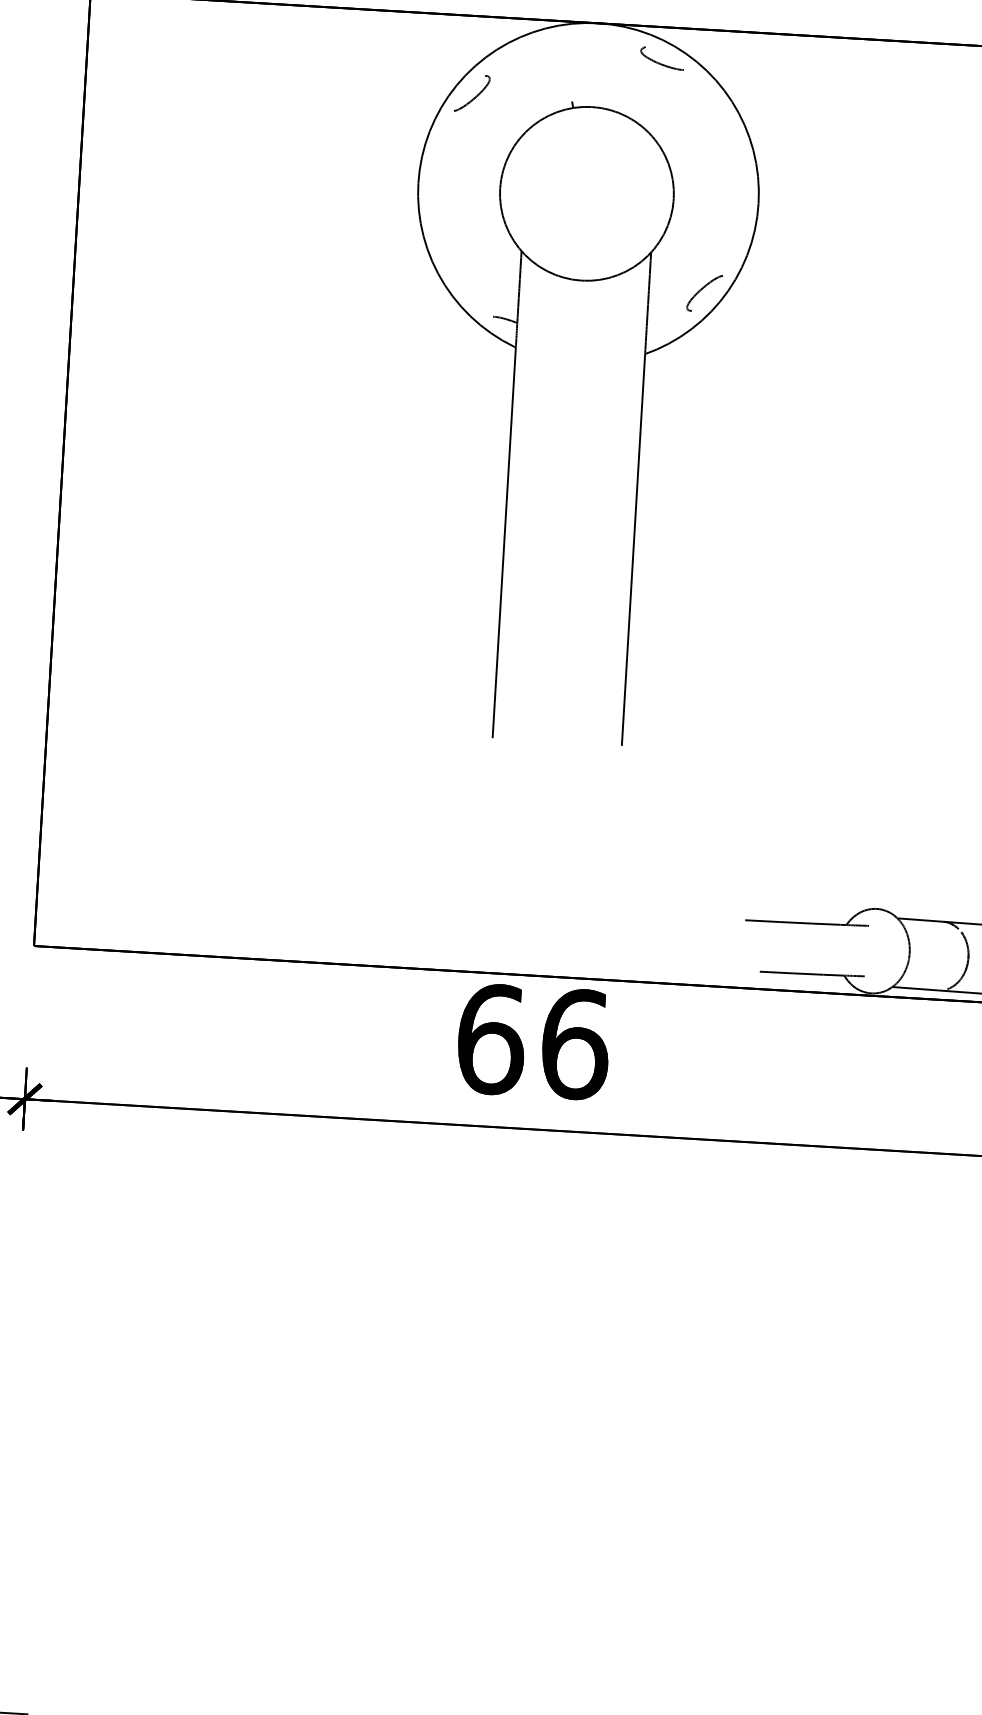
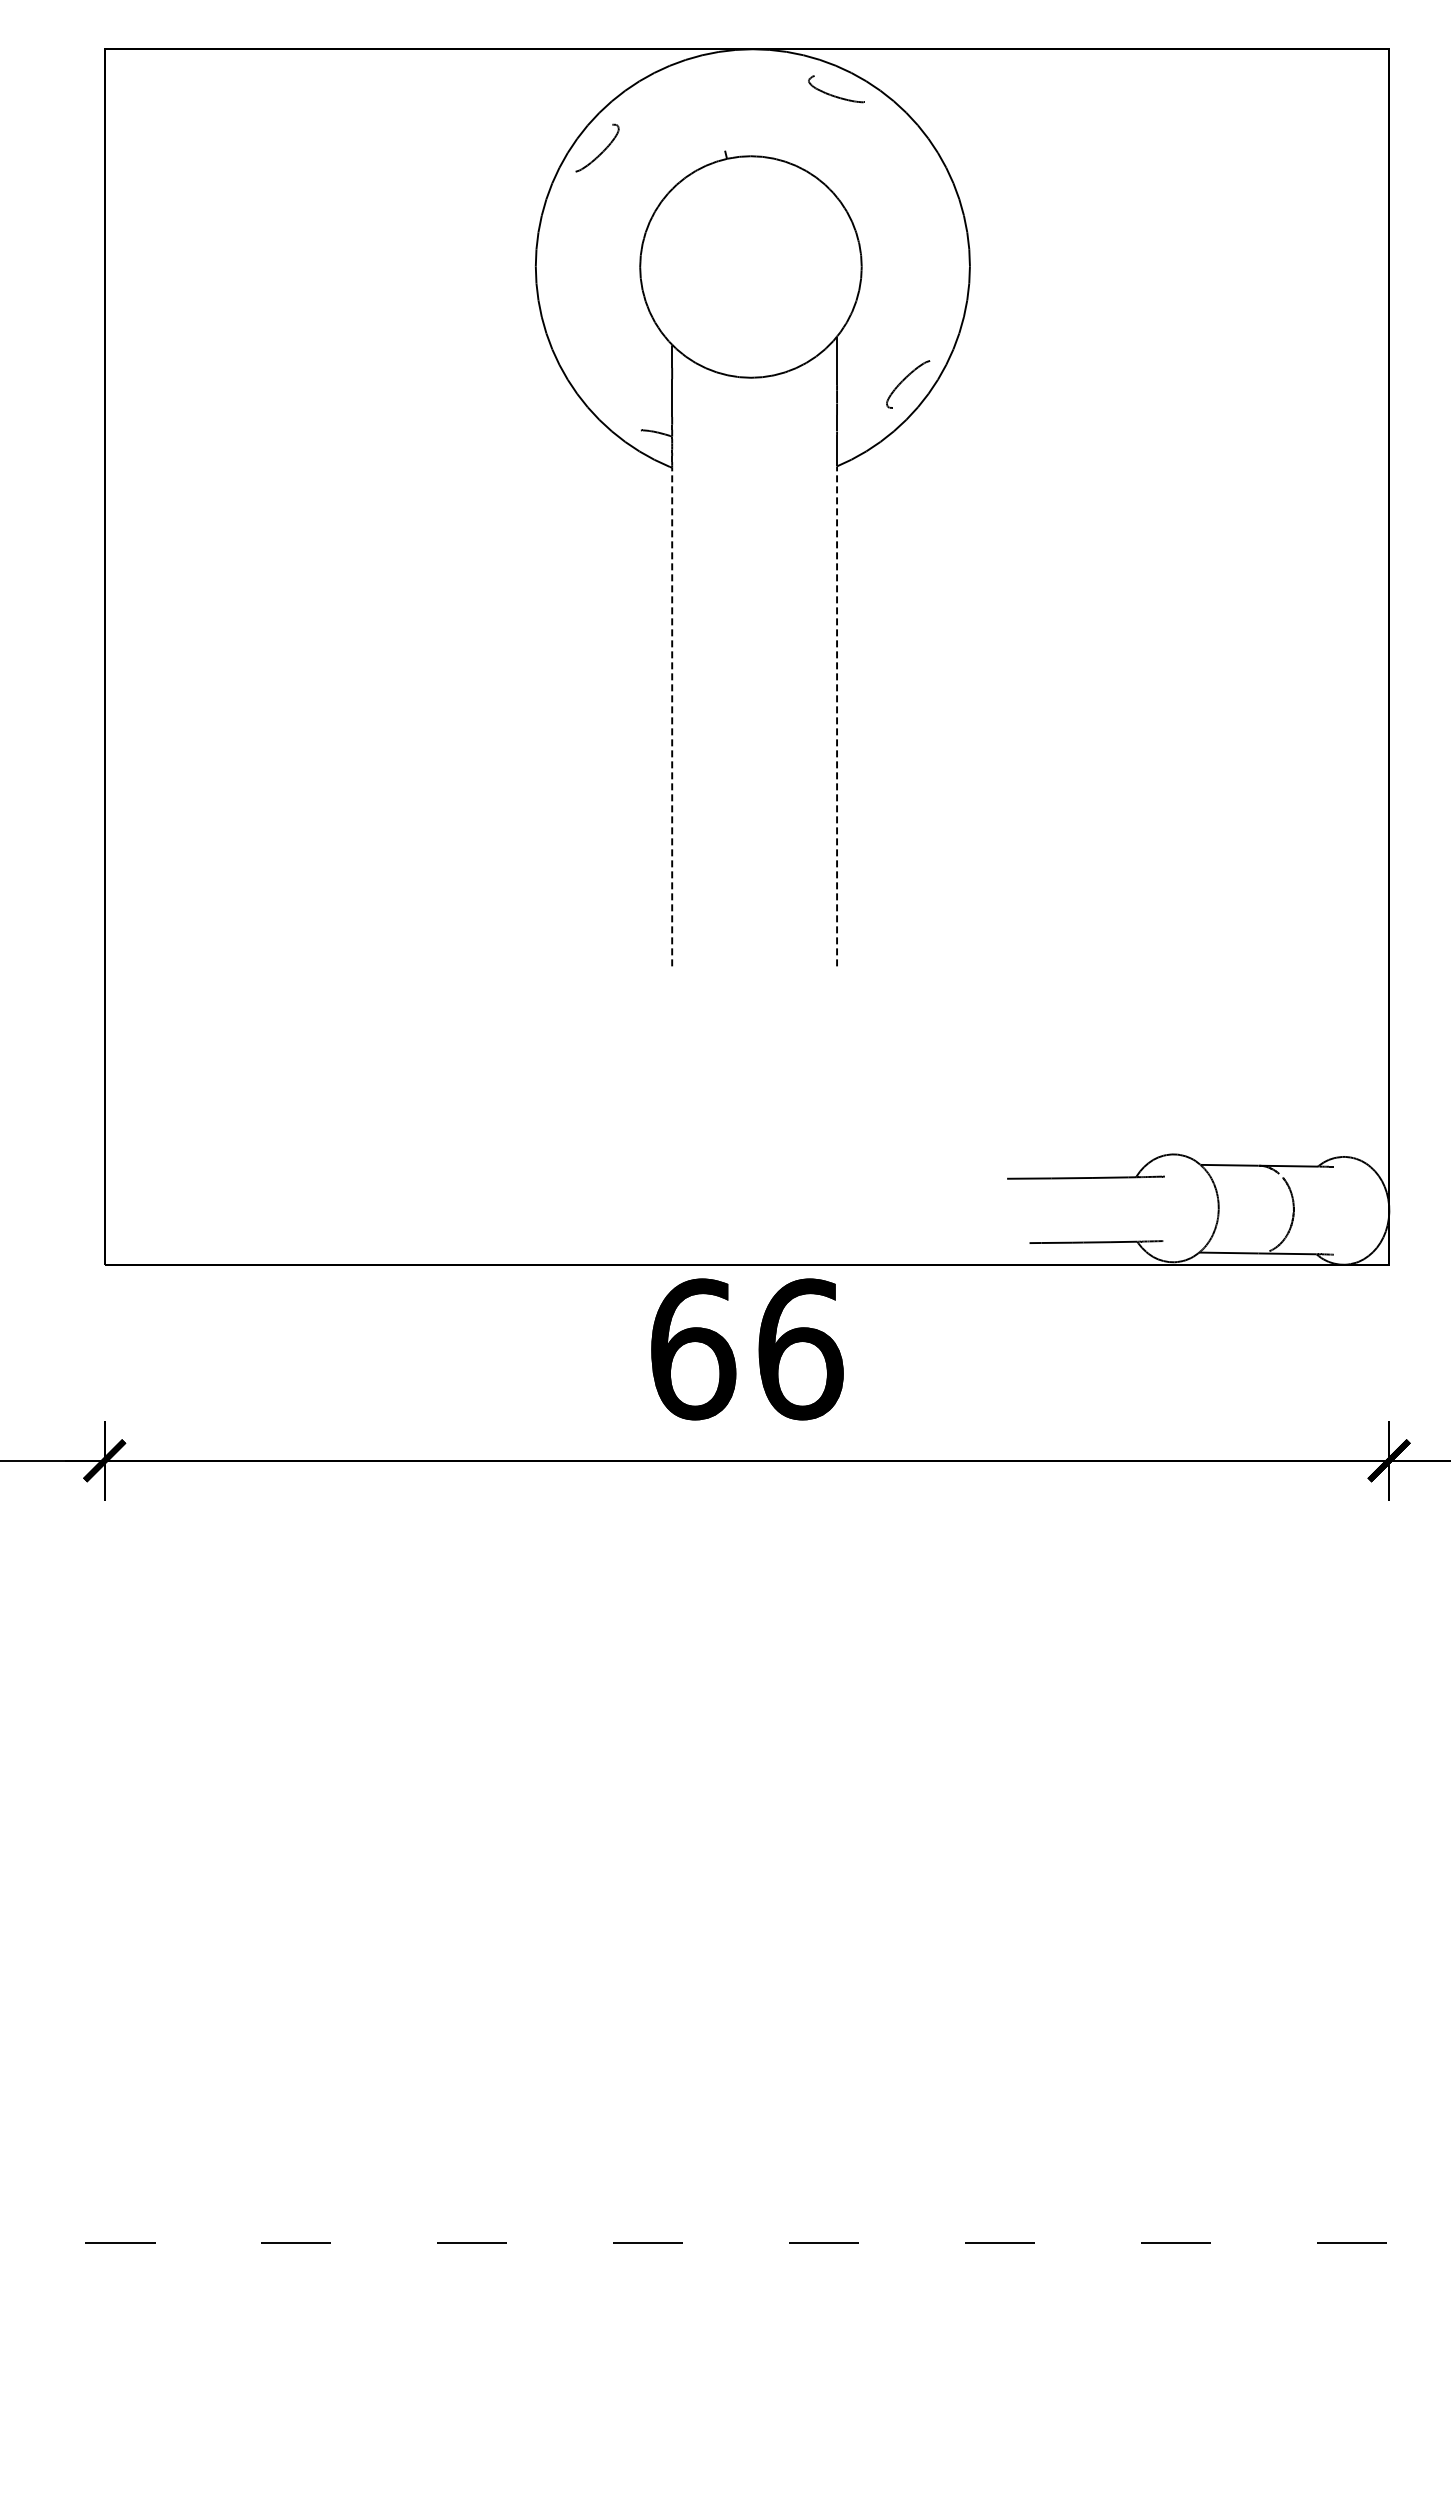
line: (504, 542) -> (672, 716), solid -> dashed
line: (633, 550) -> (837, 716), solid -> dashed

